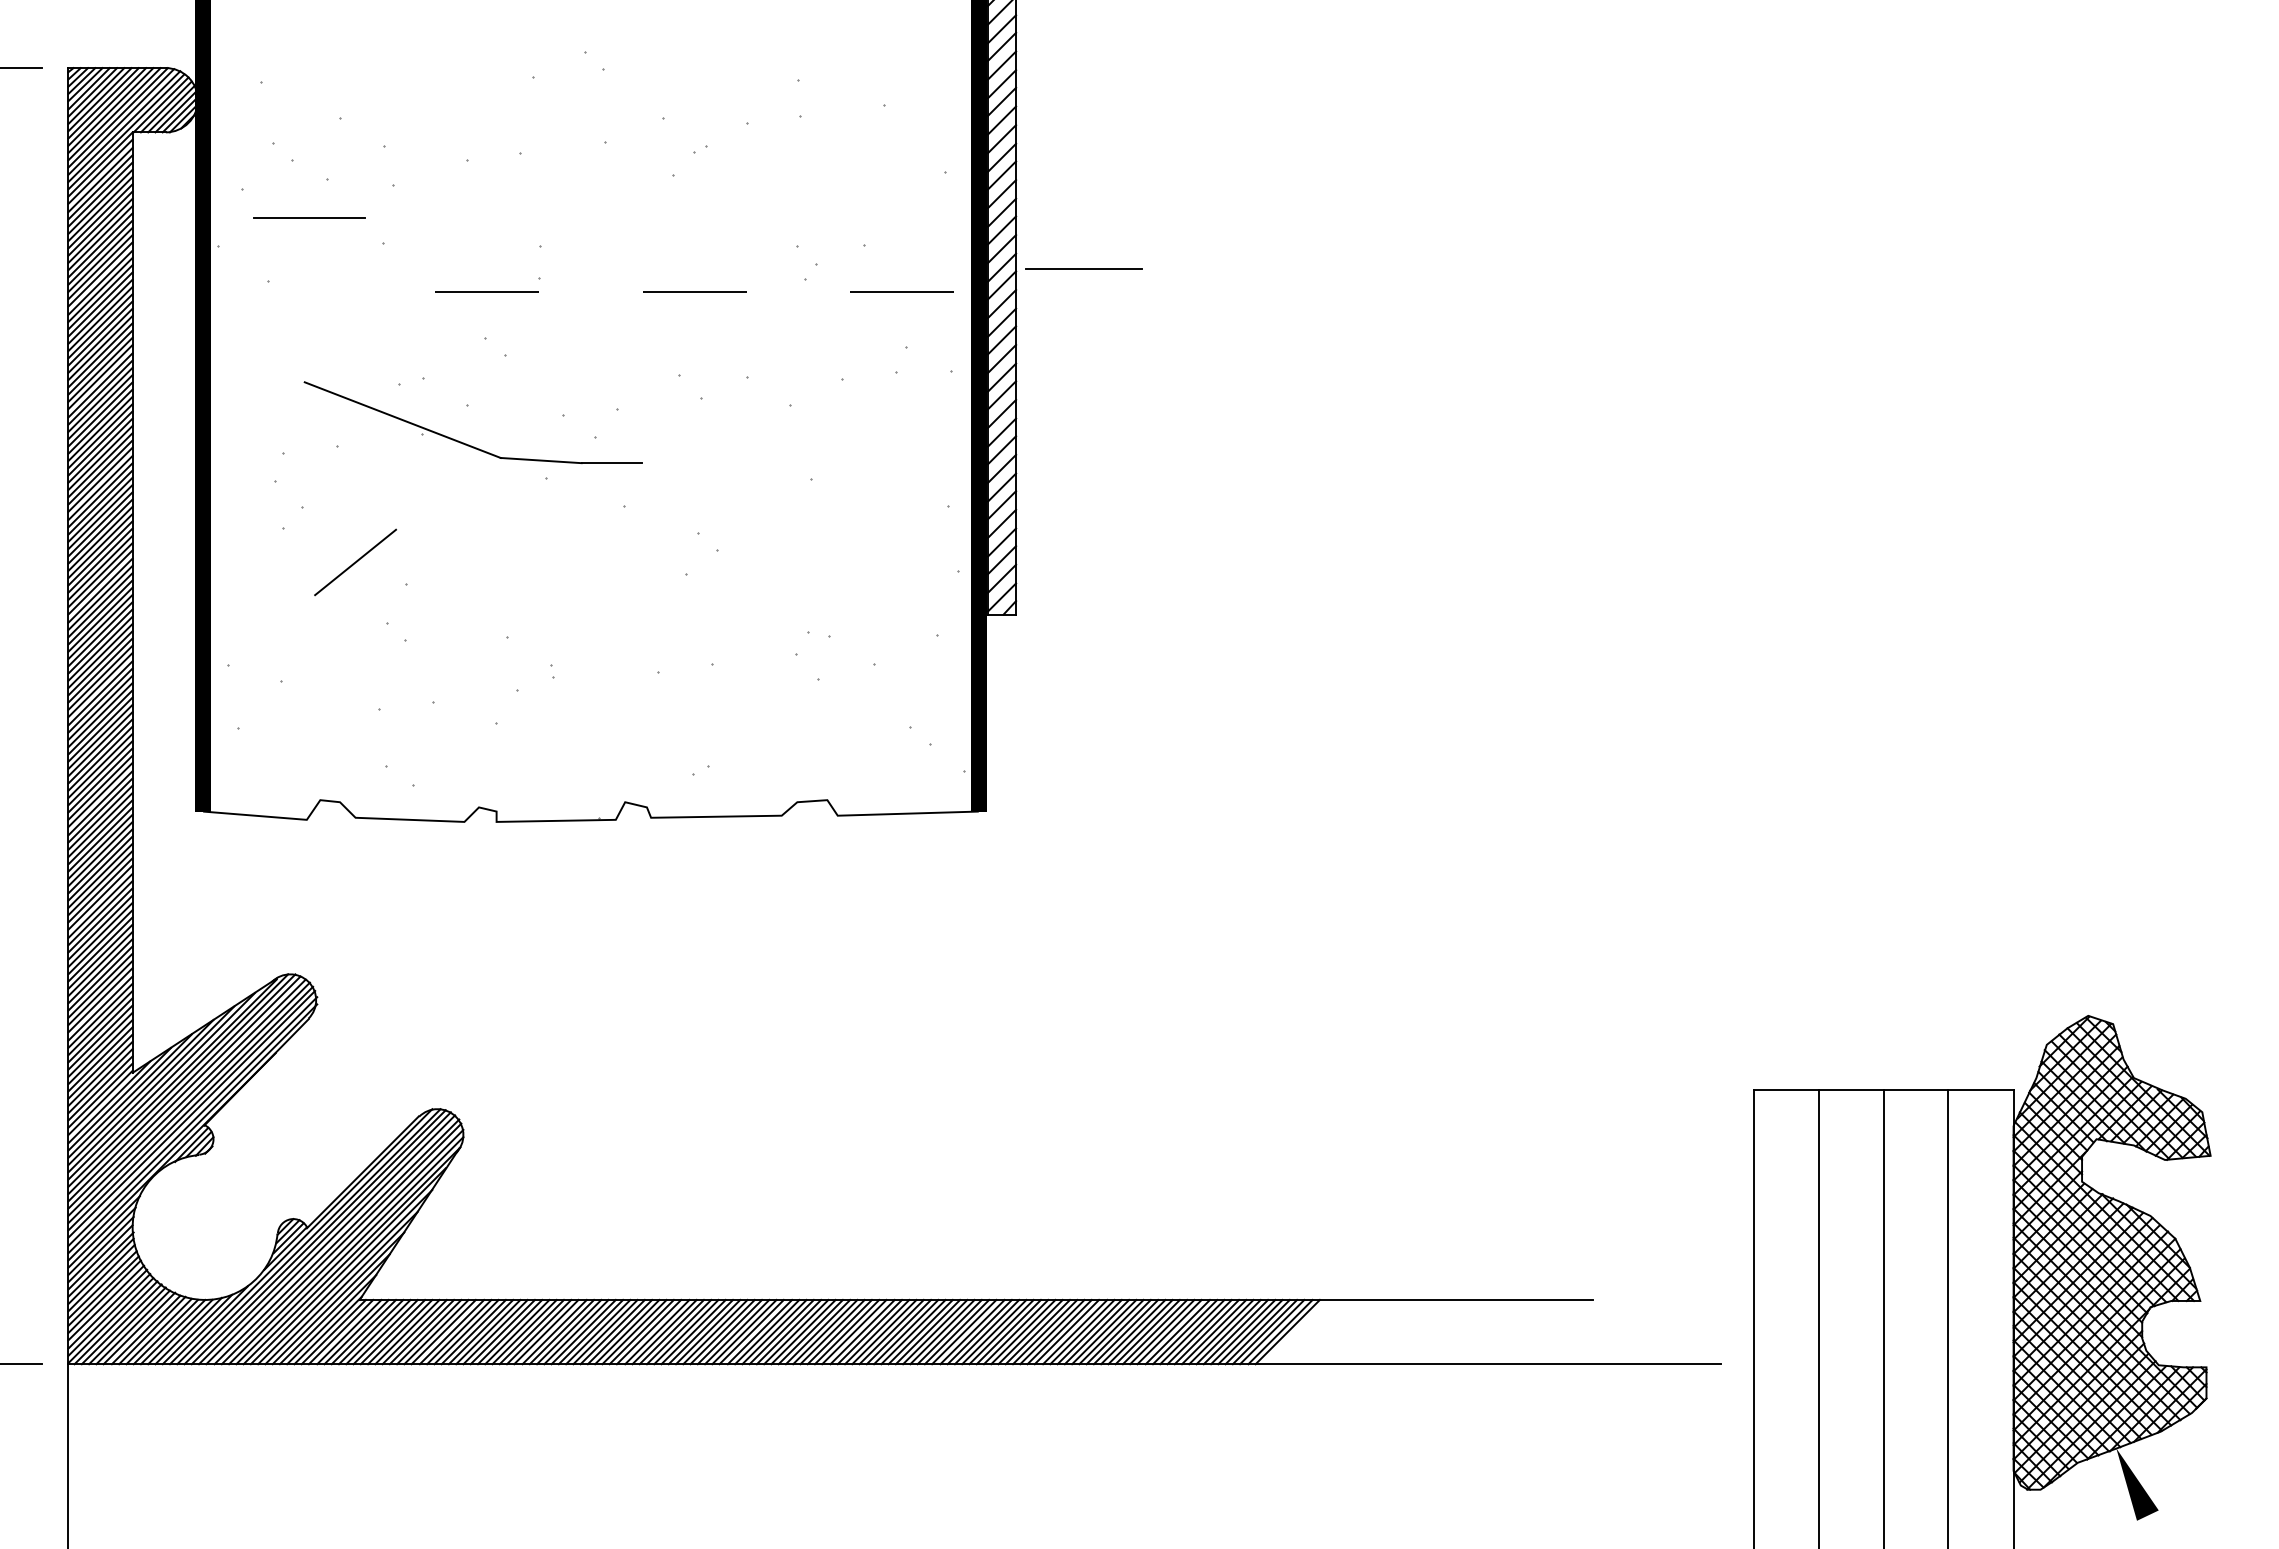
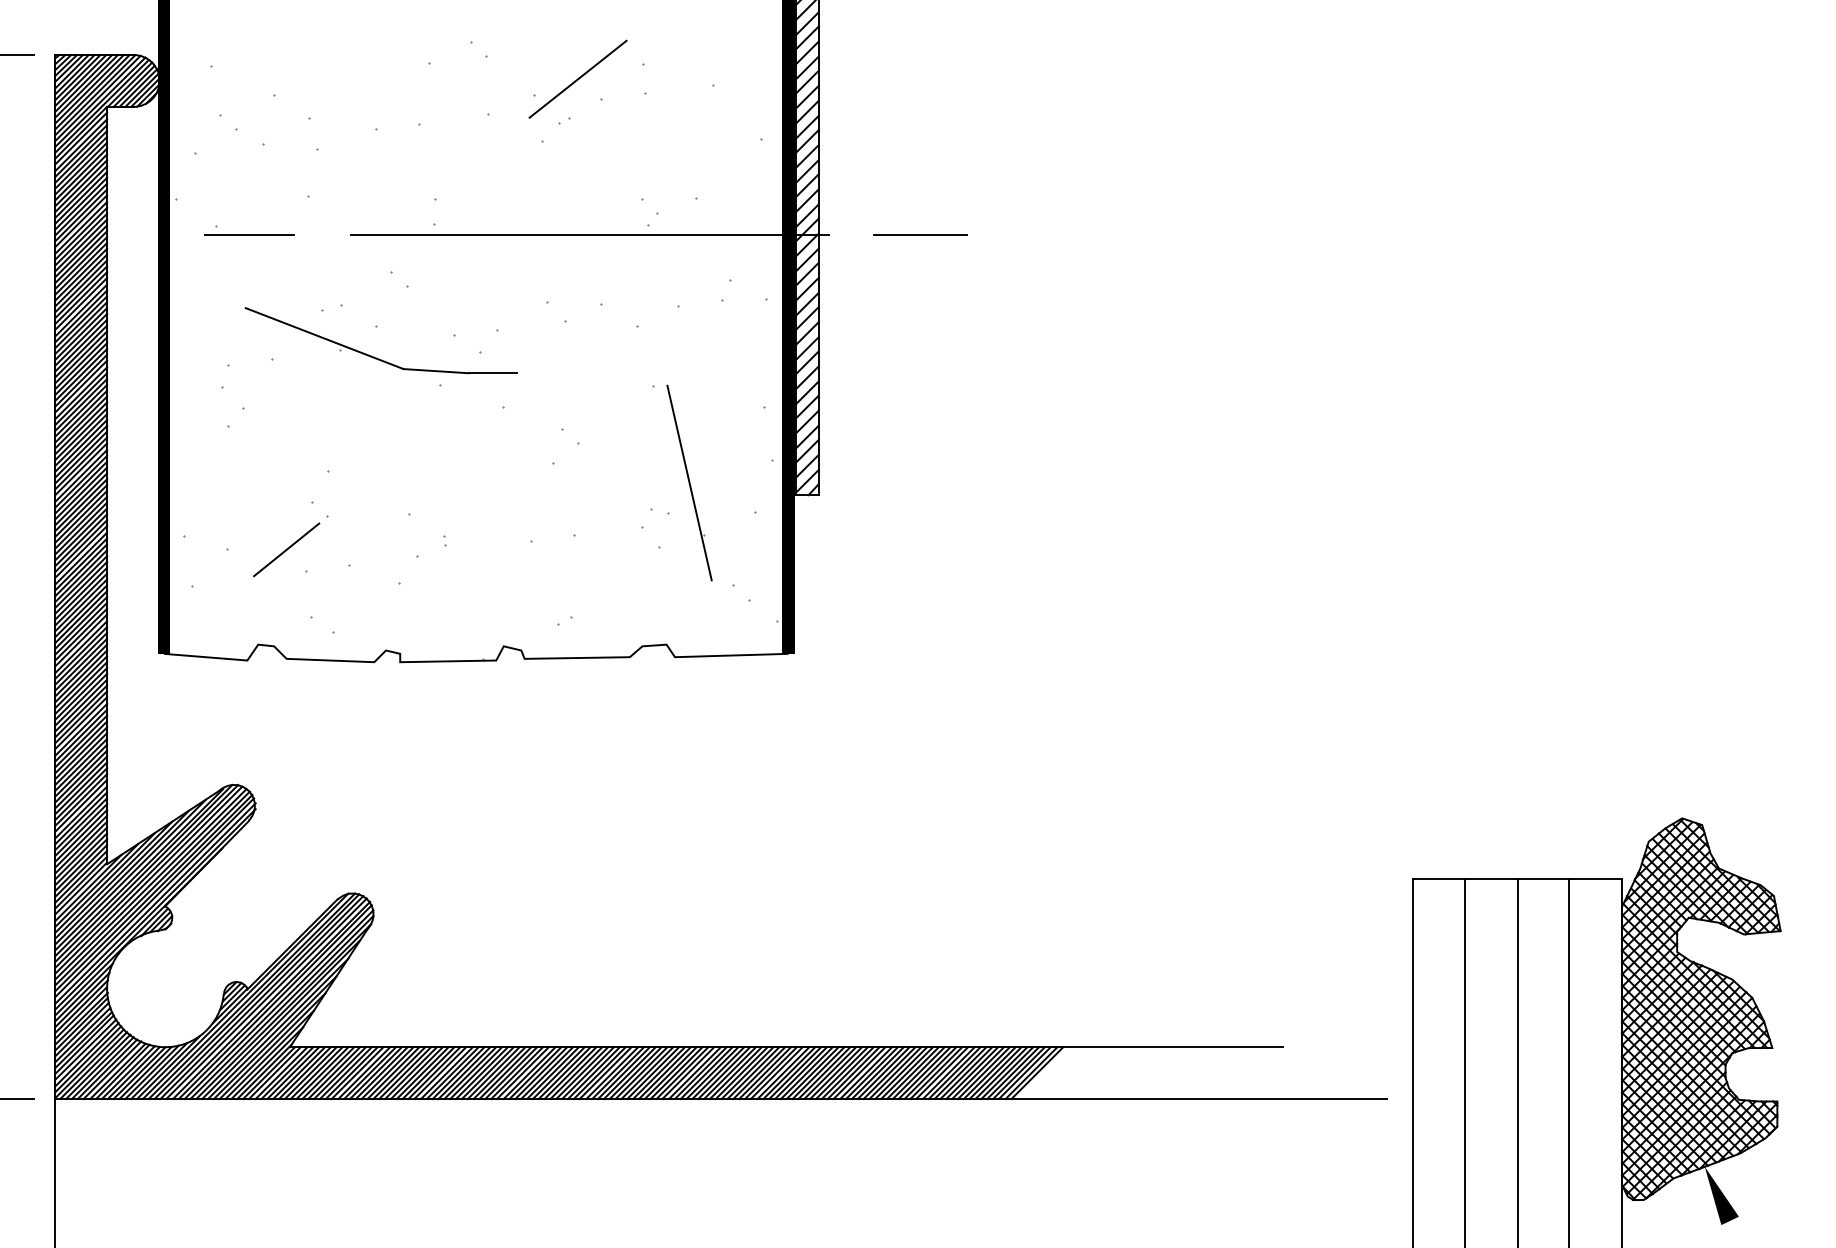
line: (717, 97) -> (578, 78), added
line: (309, 217) -> (249, 234), moved
line: (1083, 268) -> (920, 234), moved
line: (733, 292) -> (591, 235), dashed -> solid
line: (355, 562) -> (286, 549), moved
line: (855, 599) -> (689, 483), added

